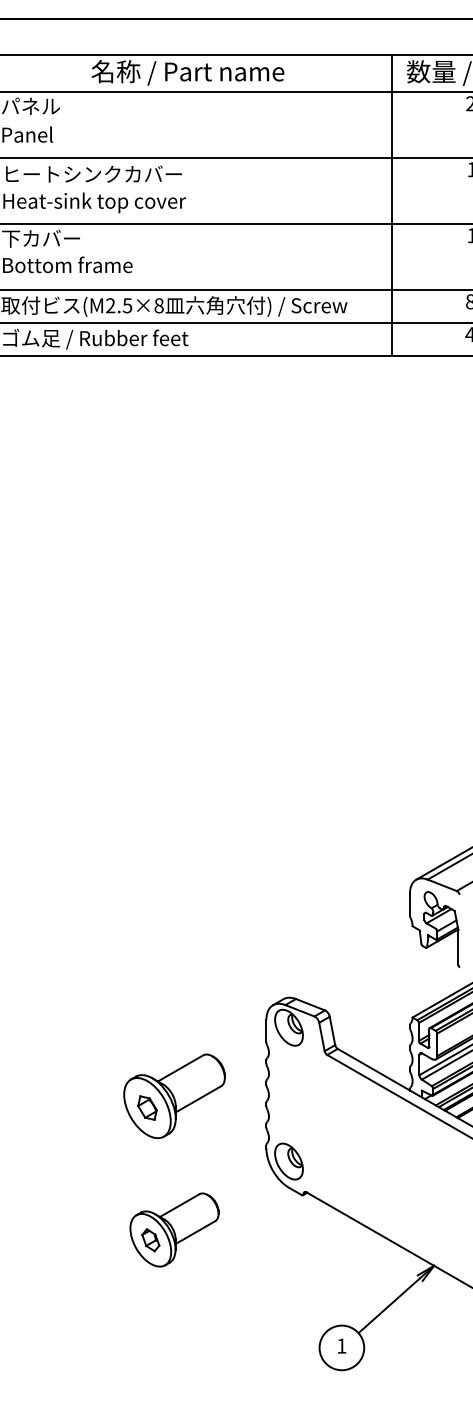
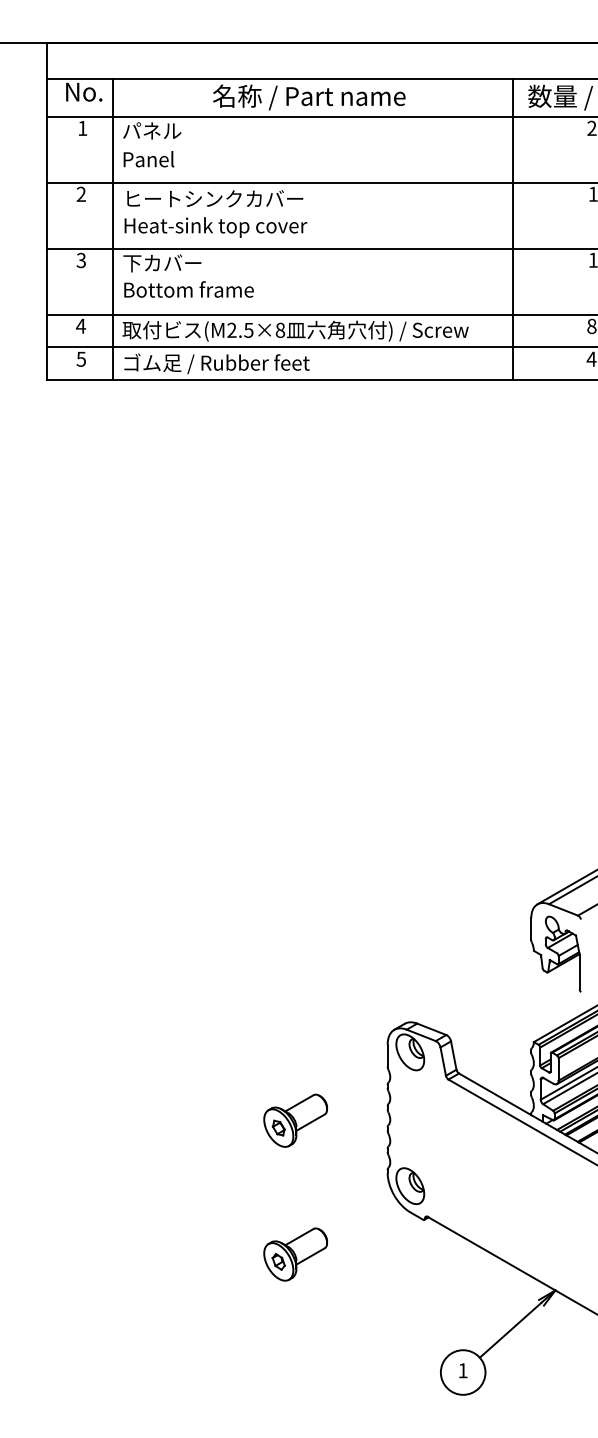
part: (174, 1095) -> (295, 1120), size x0.62
part: (174, 1229) -> (295, 1254), size x0.71

